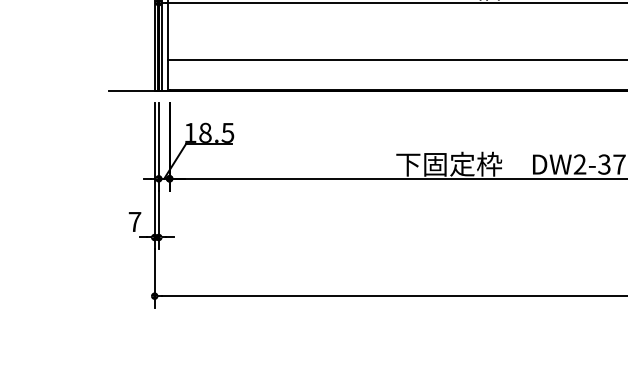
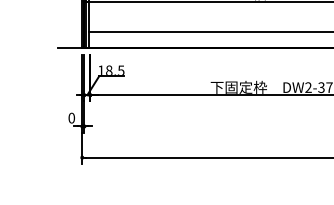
text: (134, 220) -> (71, 117), 7 -> 0

